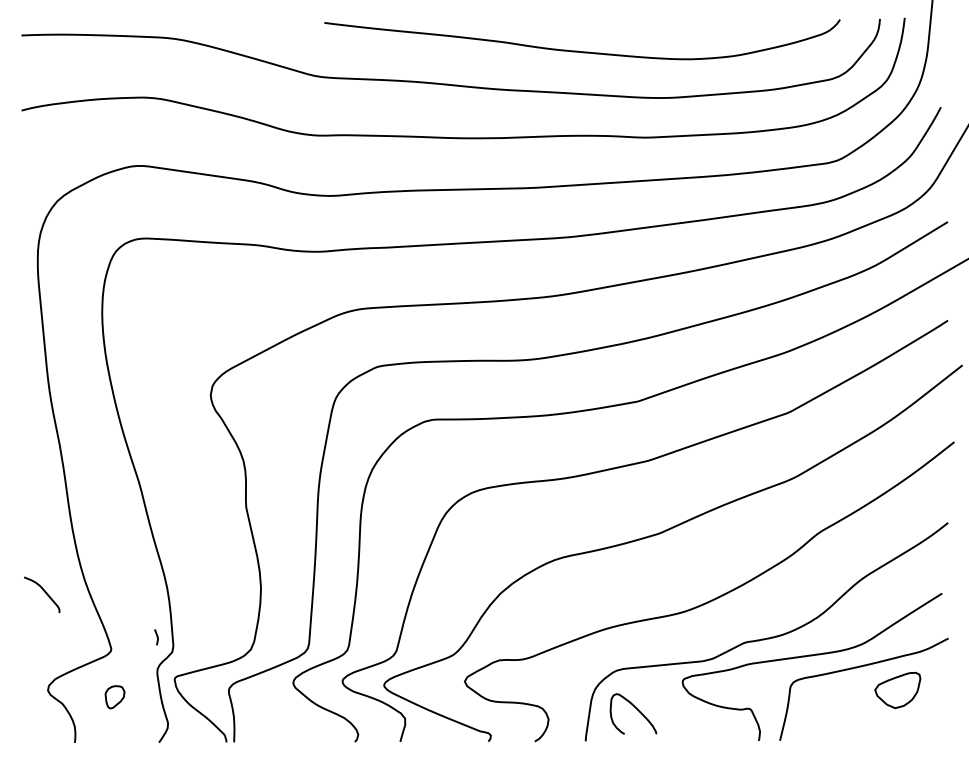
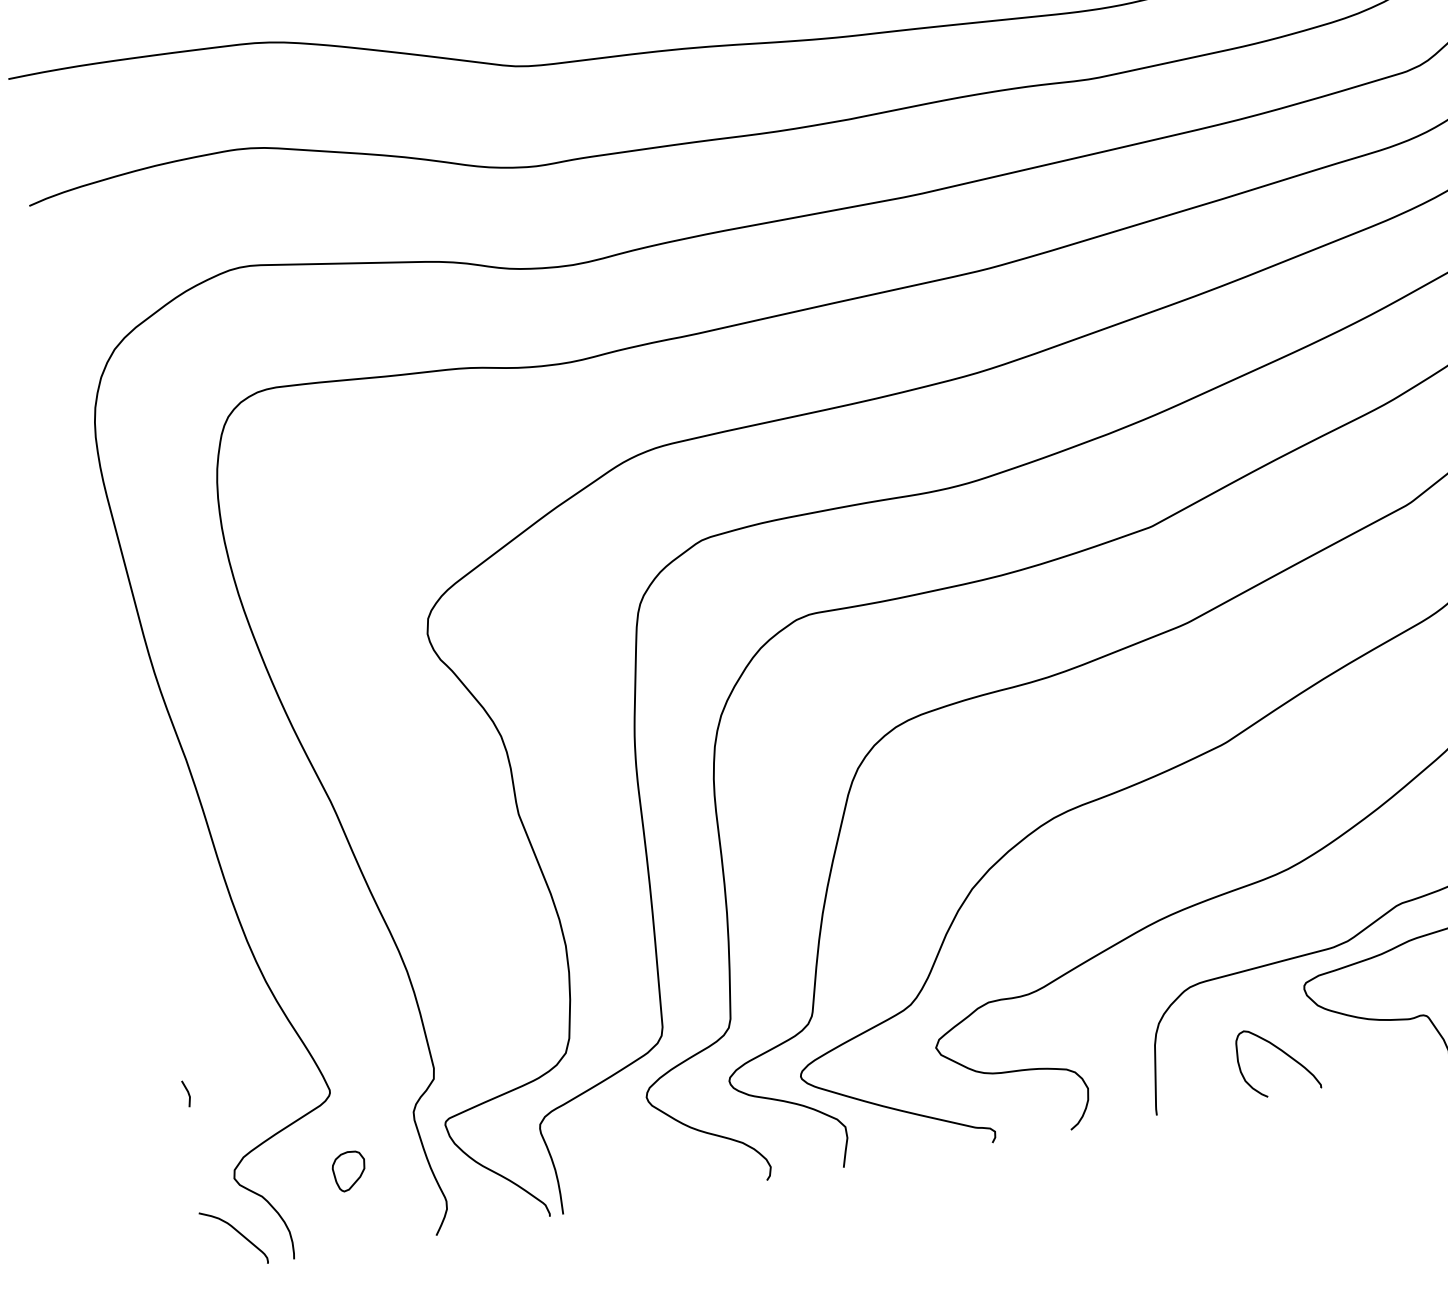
curve: (44, 592) -> (237, 1233), moved
line: (156, 637) -> (186, 1094), moved
curve: (636, 709) -> (1281, 1051), moved

